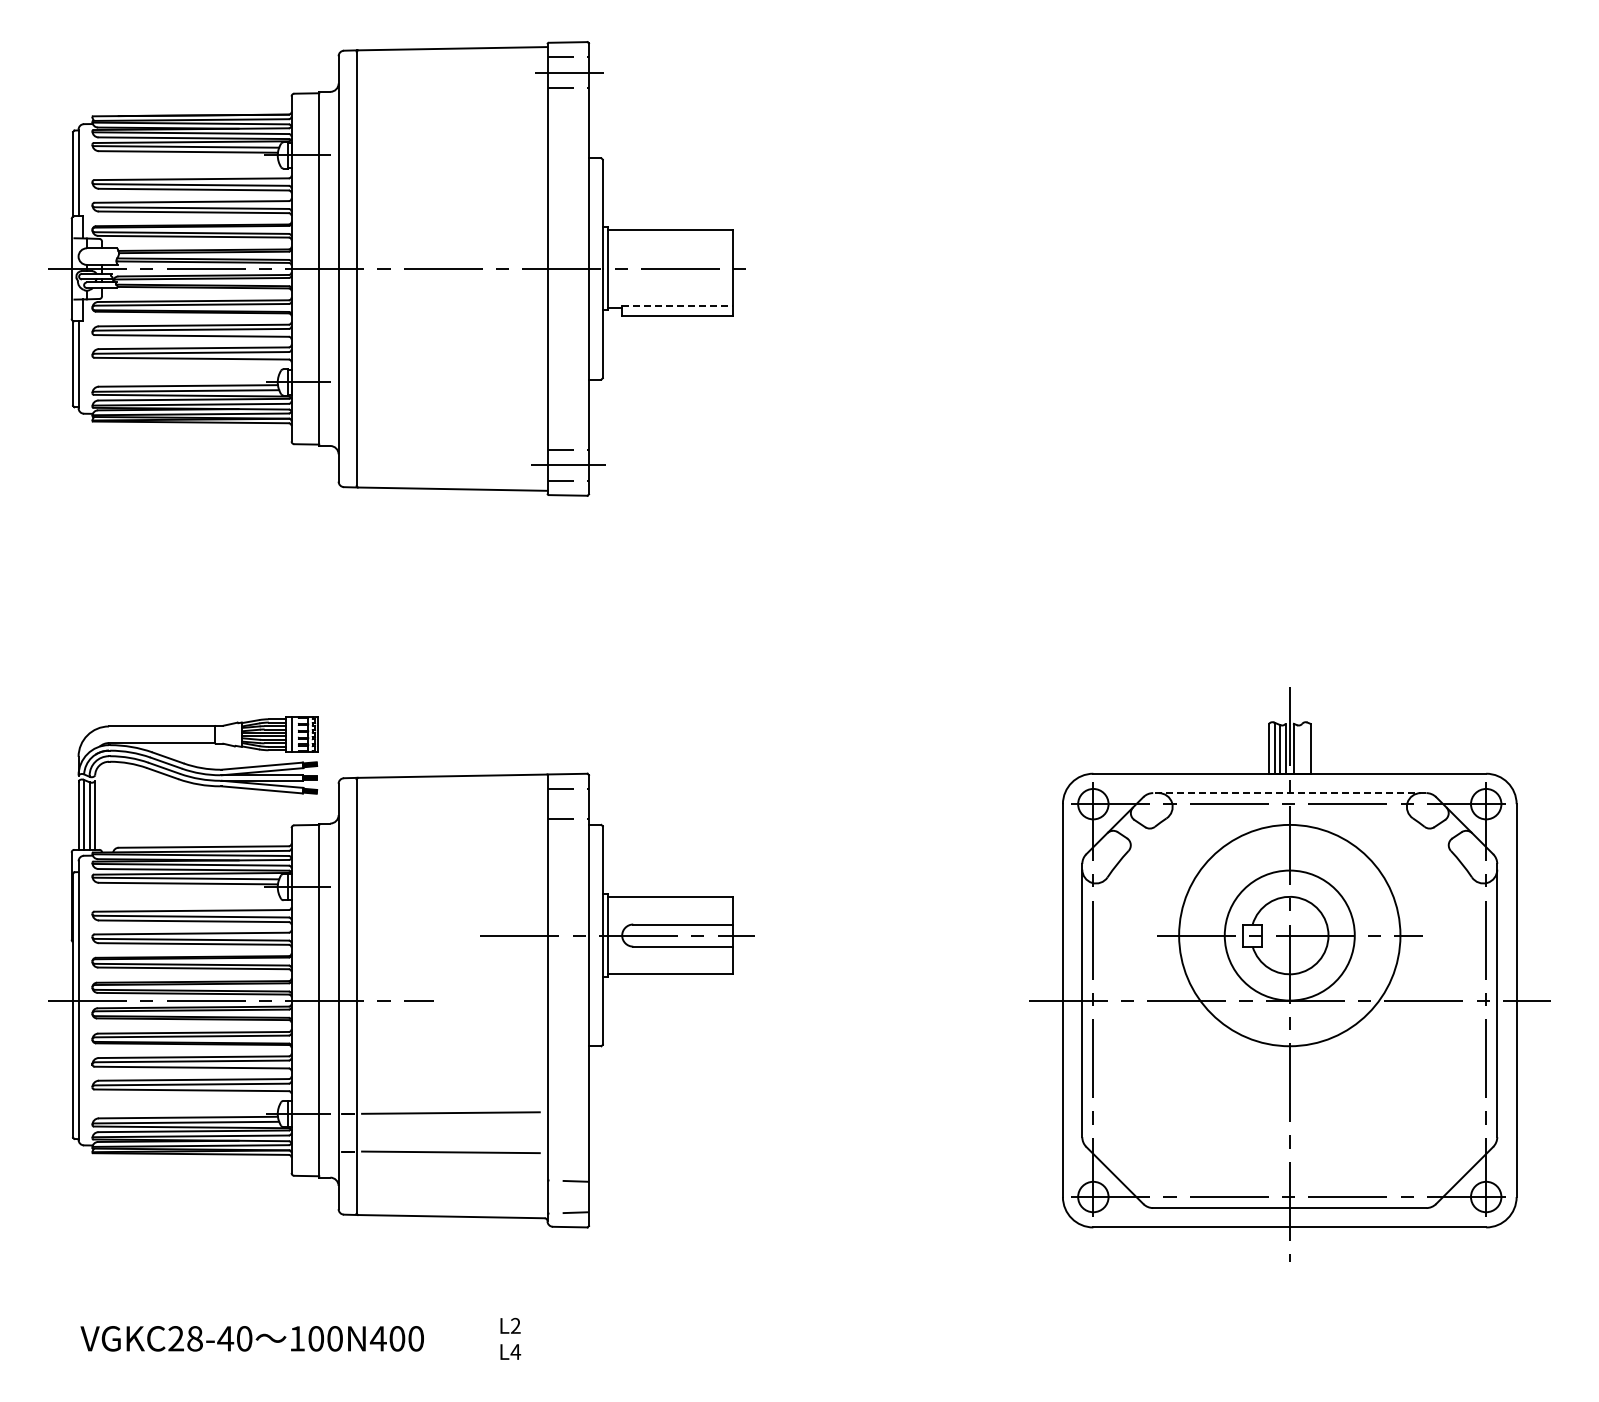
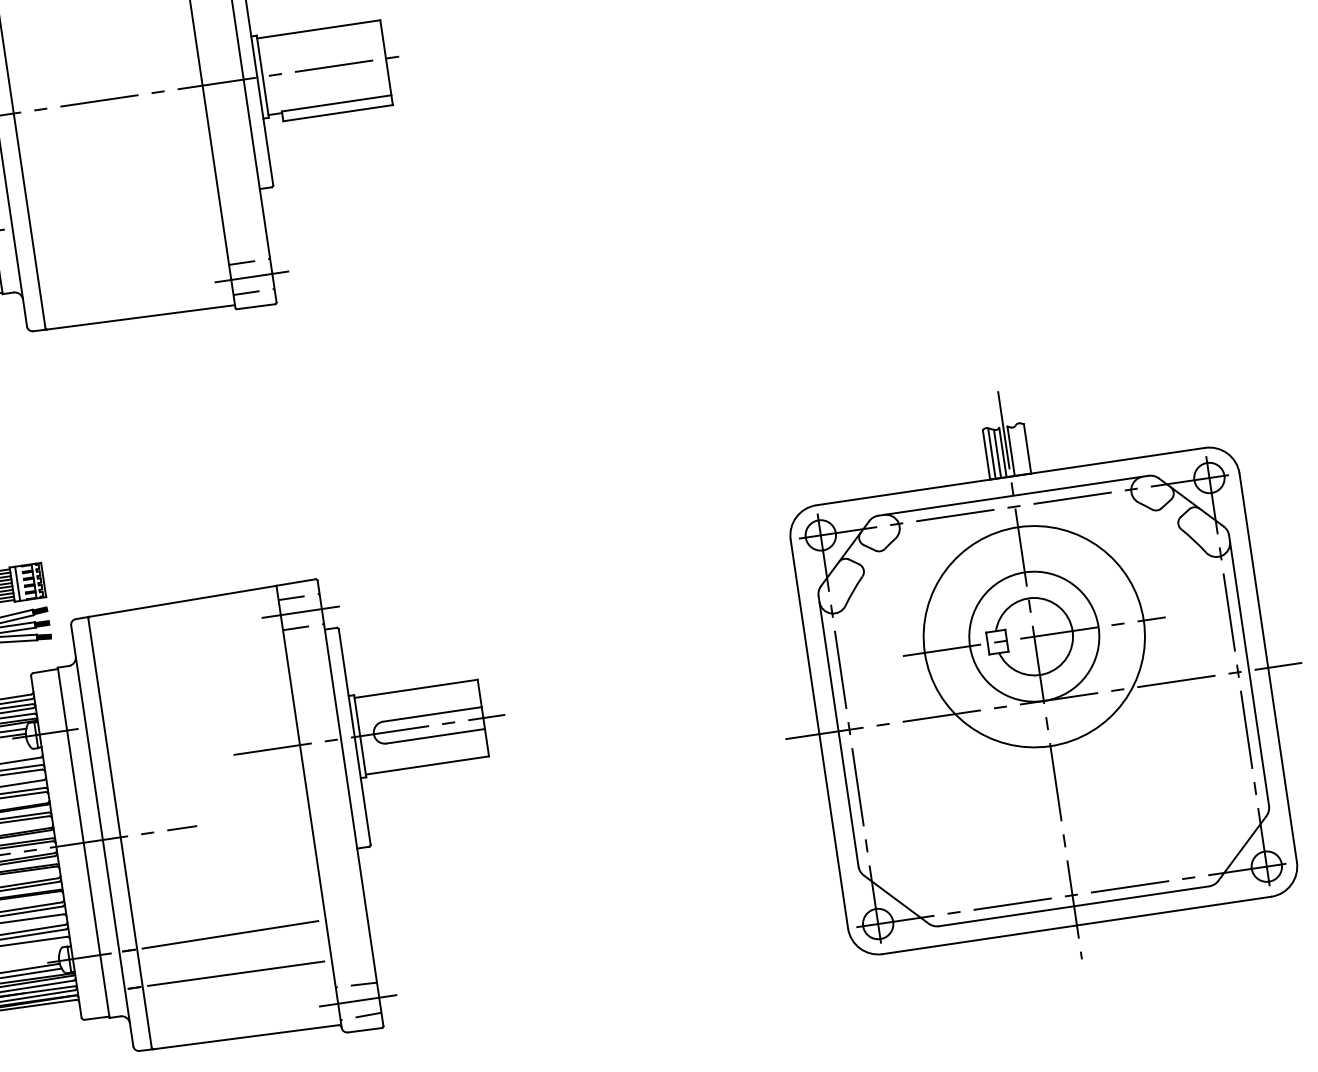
line: (678, 306) -> (337, 103), dashed -> solid
line: (1289, 793) -> (1013, 496), dashed -> solid
line: (568, 804) -> (301, 612), added
line: (568, 1197) -> (359, 1001), added

